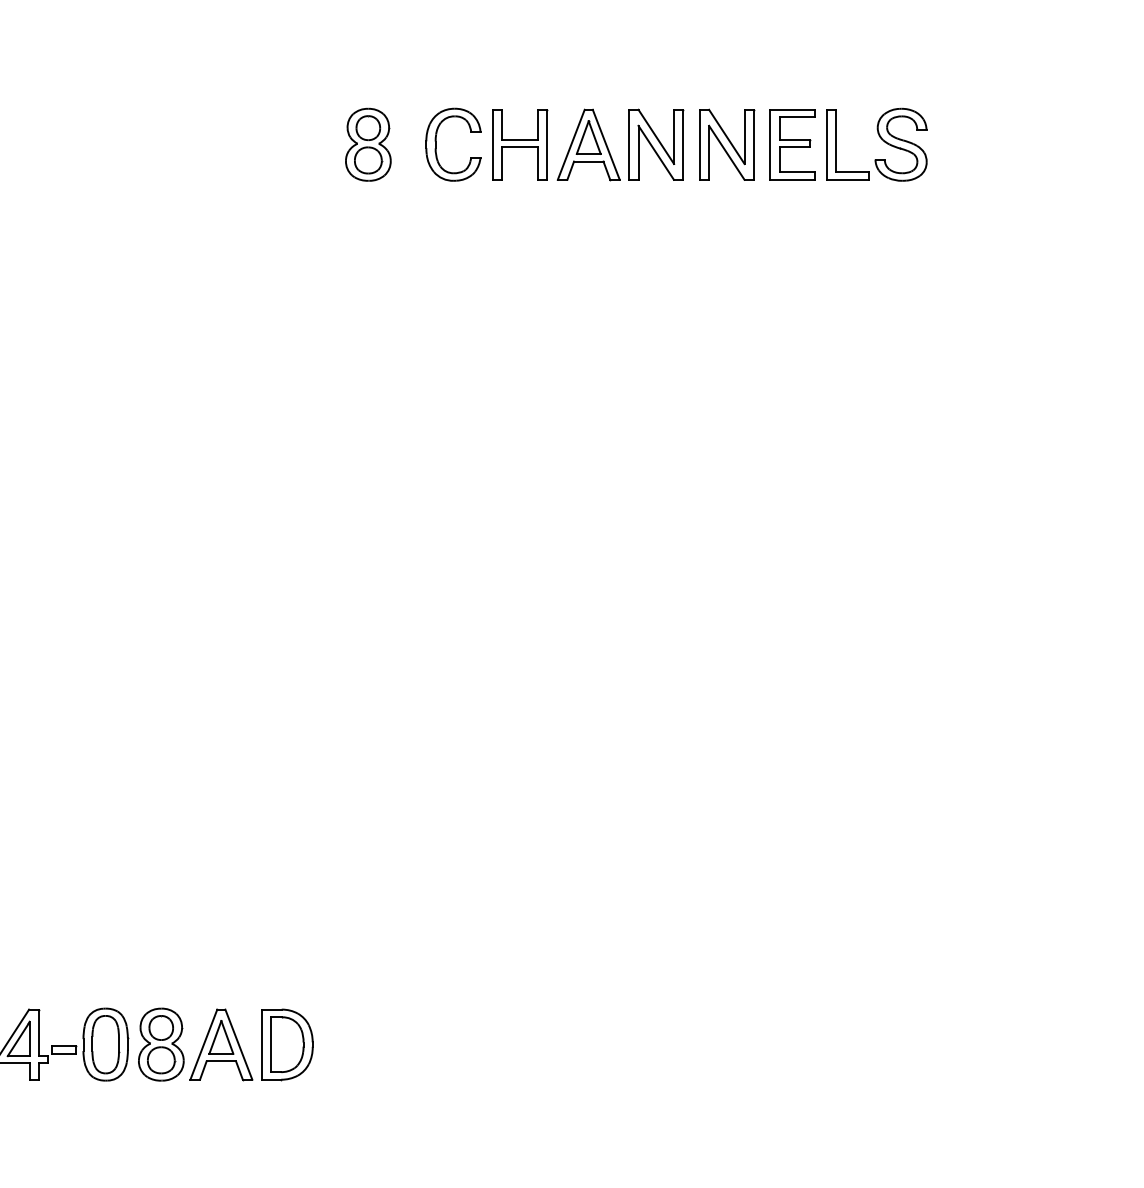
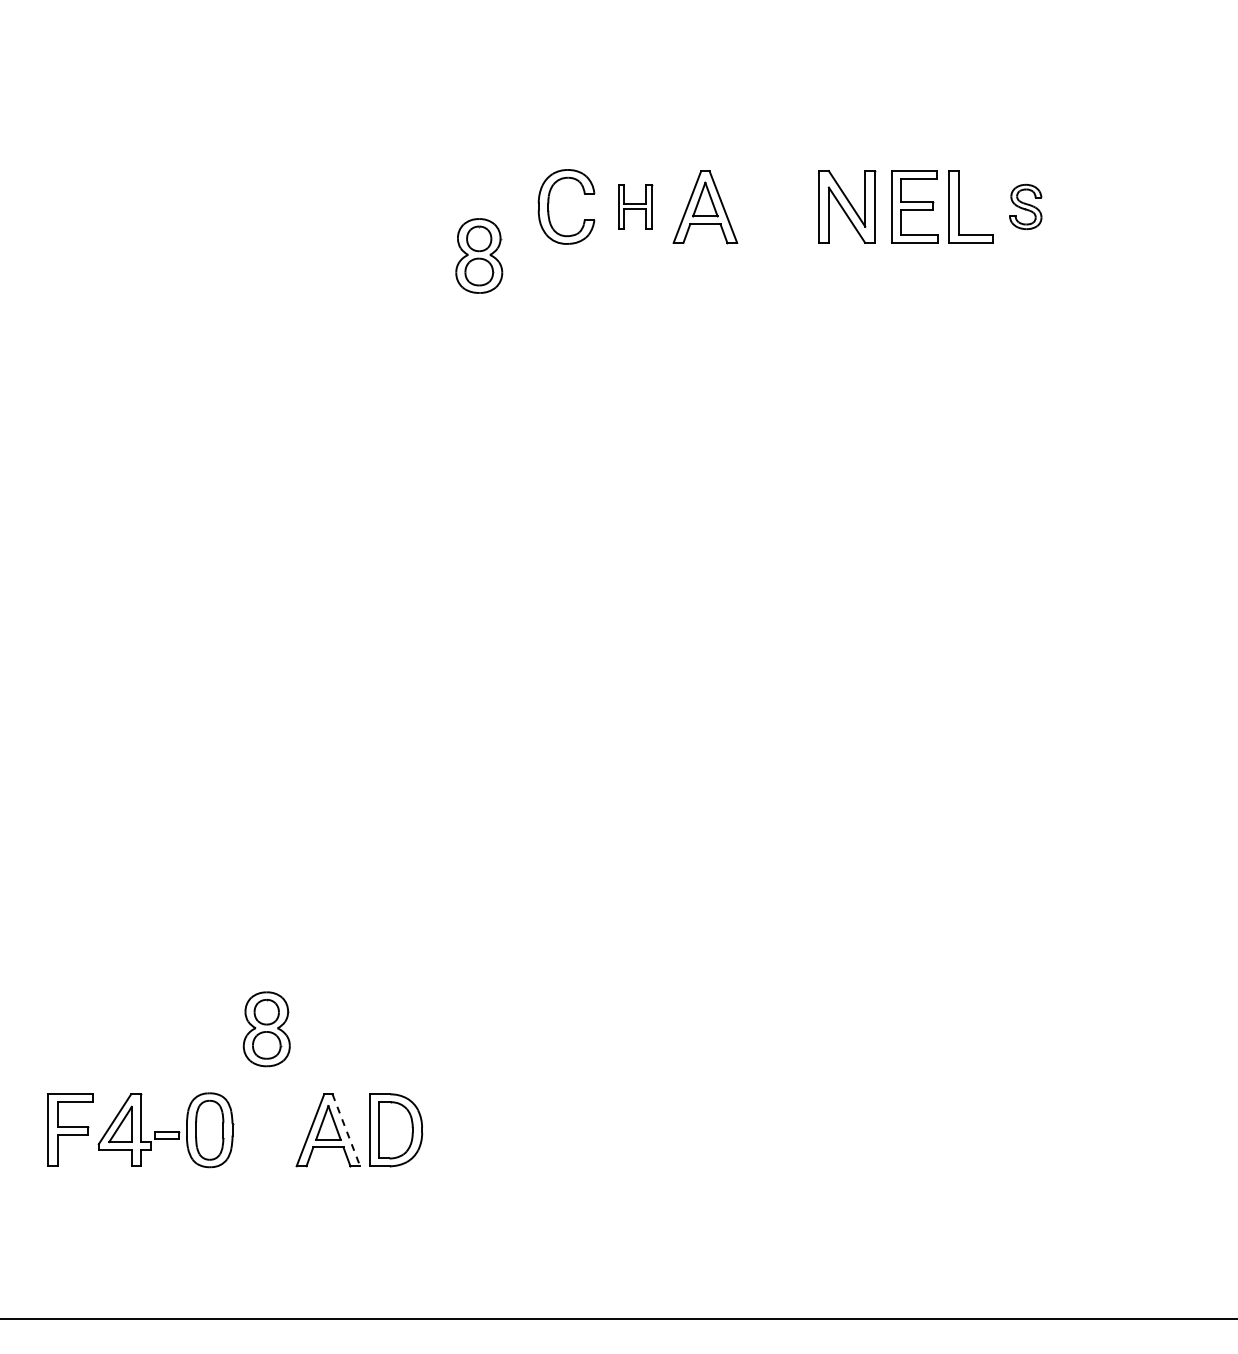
part: (368, 144) -> (479, 255), moved
part: (520, 144) -> (635, 206), size x0.6
part: (656, 144) -> (774, 206), removed
part: (900, 144) -> (1025, 206), size x0.6
part: (161, 1044) -> (266, 1029), moved
line: (238, 1044) -> (346, 1130), solid -> dashed

